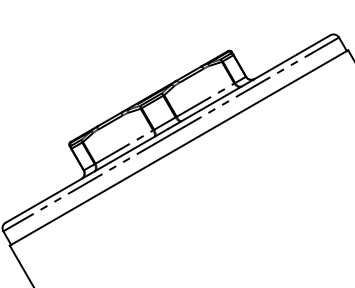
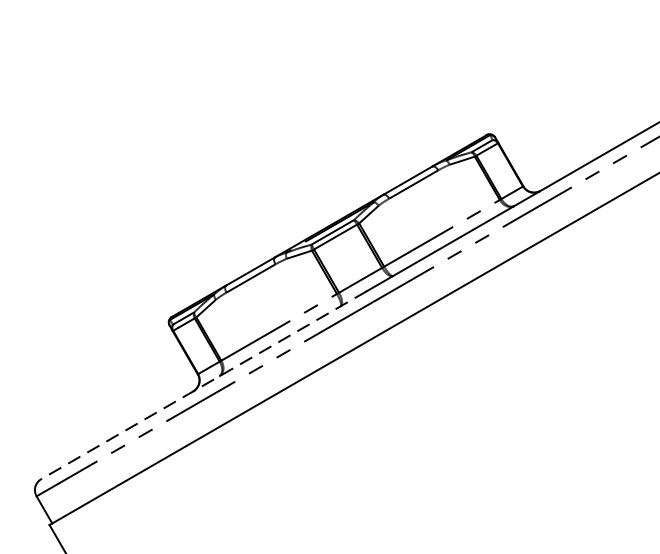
line: (86, 175) -> (203, 384), solid -> dashed

